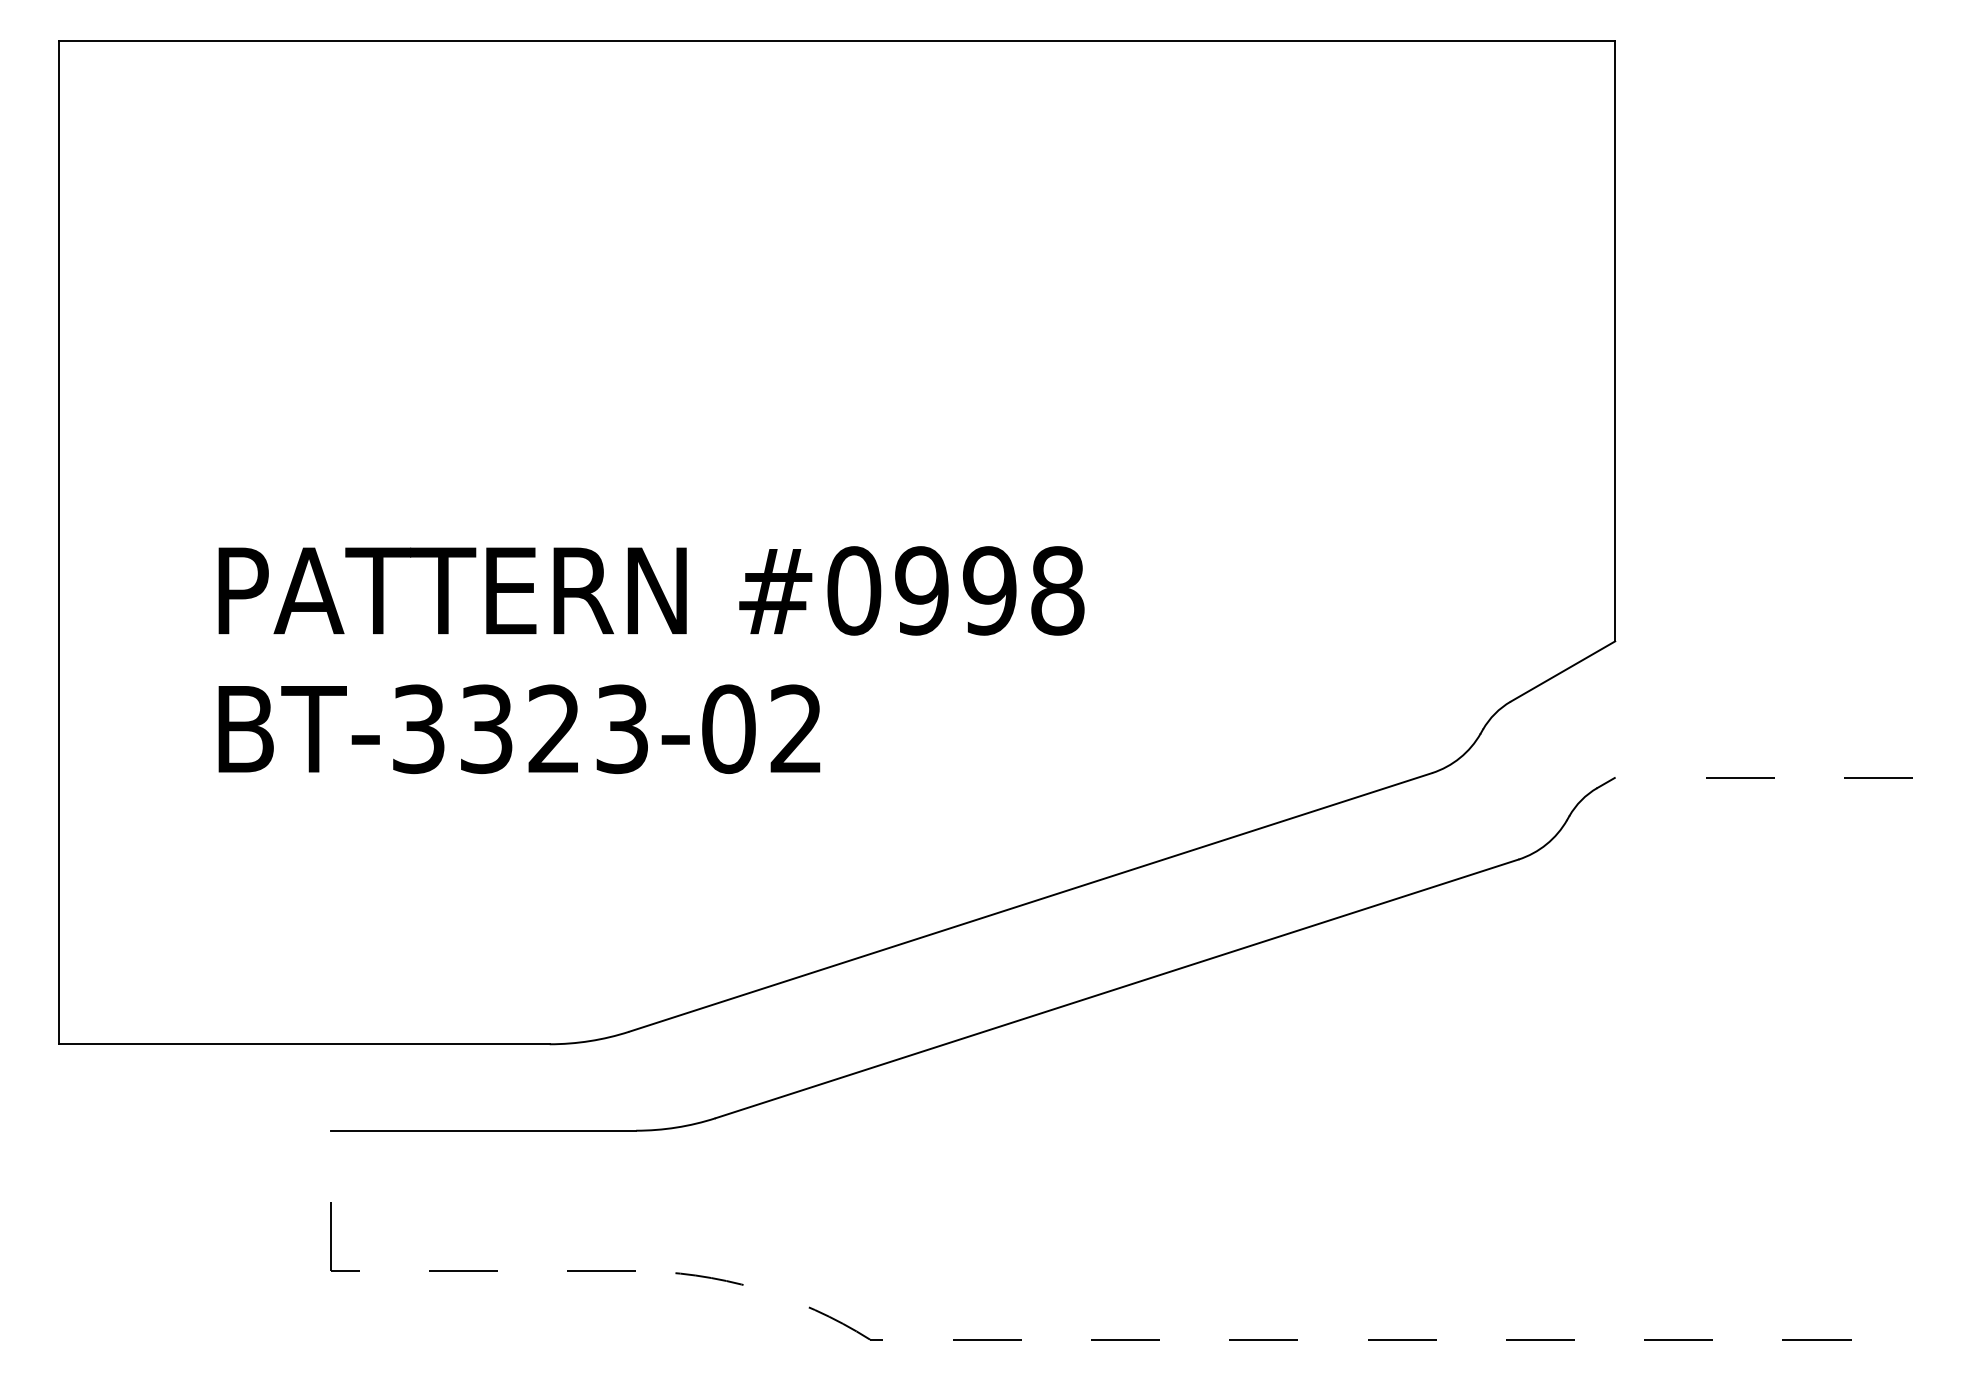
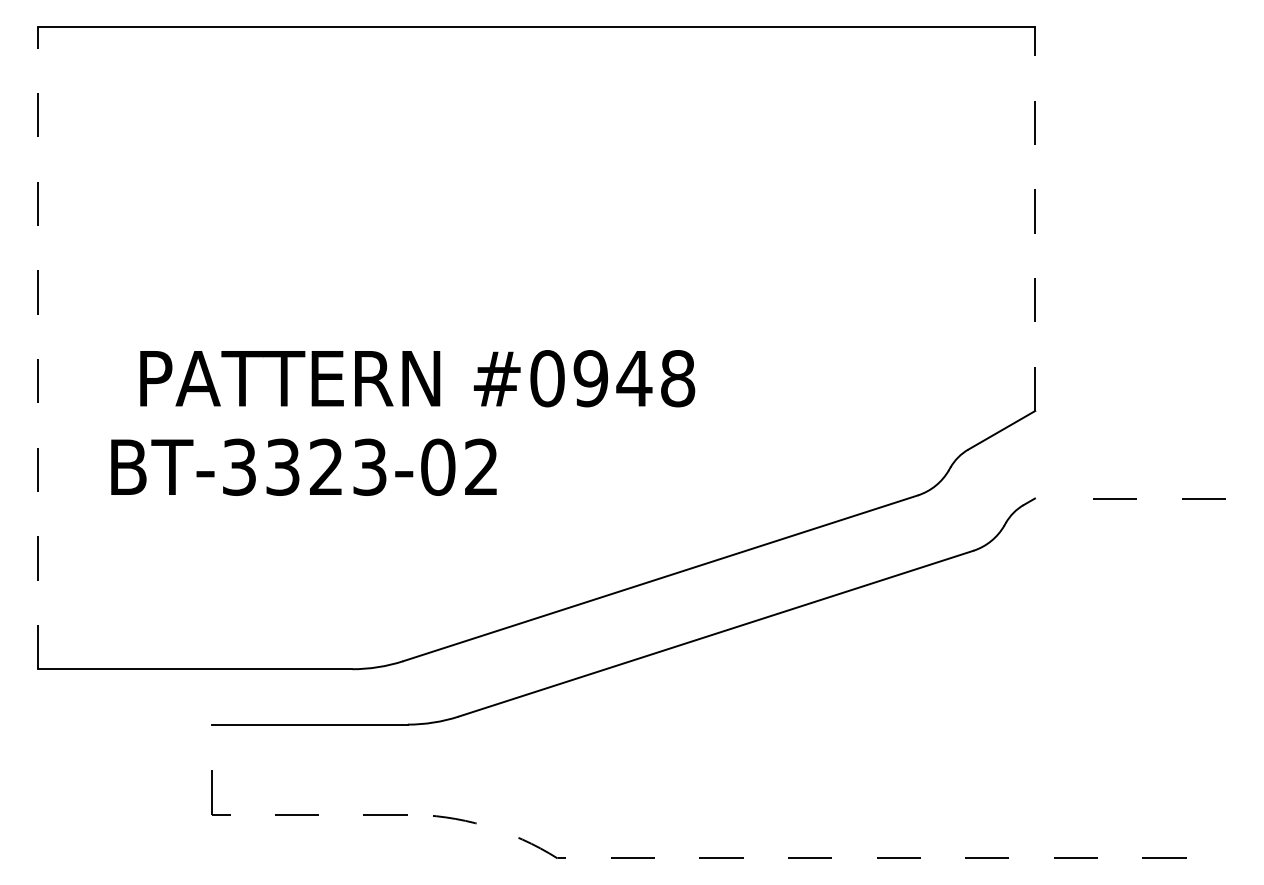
line: (1615, 340) -> (1035, 218), solid -> dashed
line: (58, 542) -> (37, 347), solid -> dashed
text: (989, 590) -> (634, 378), #0998 -> #0948
text: (518, 727) -> (303, 466), moved

